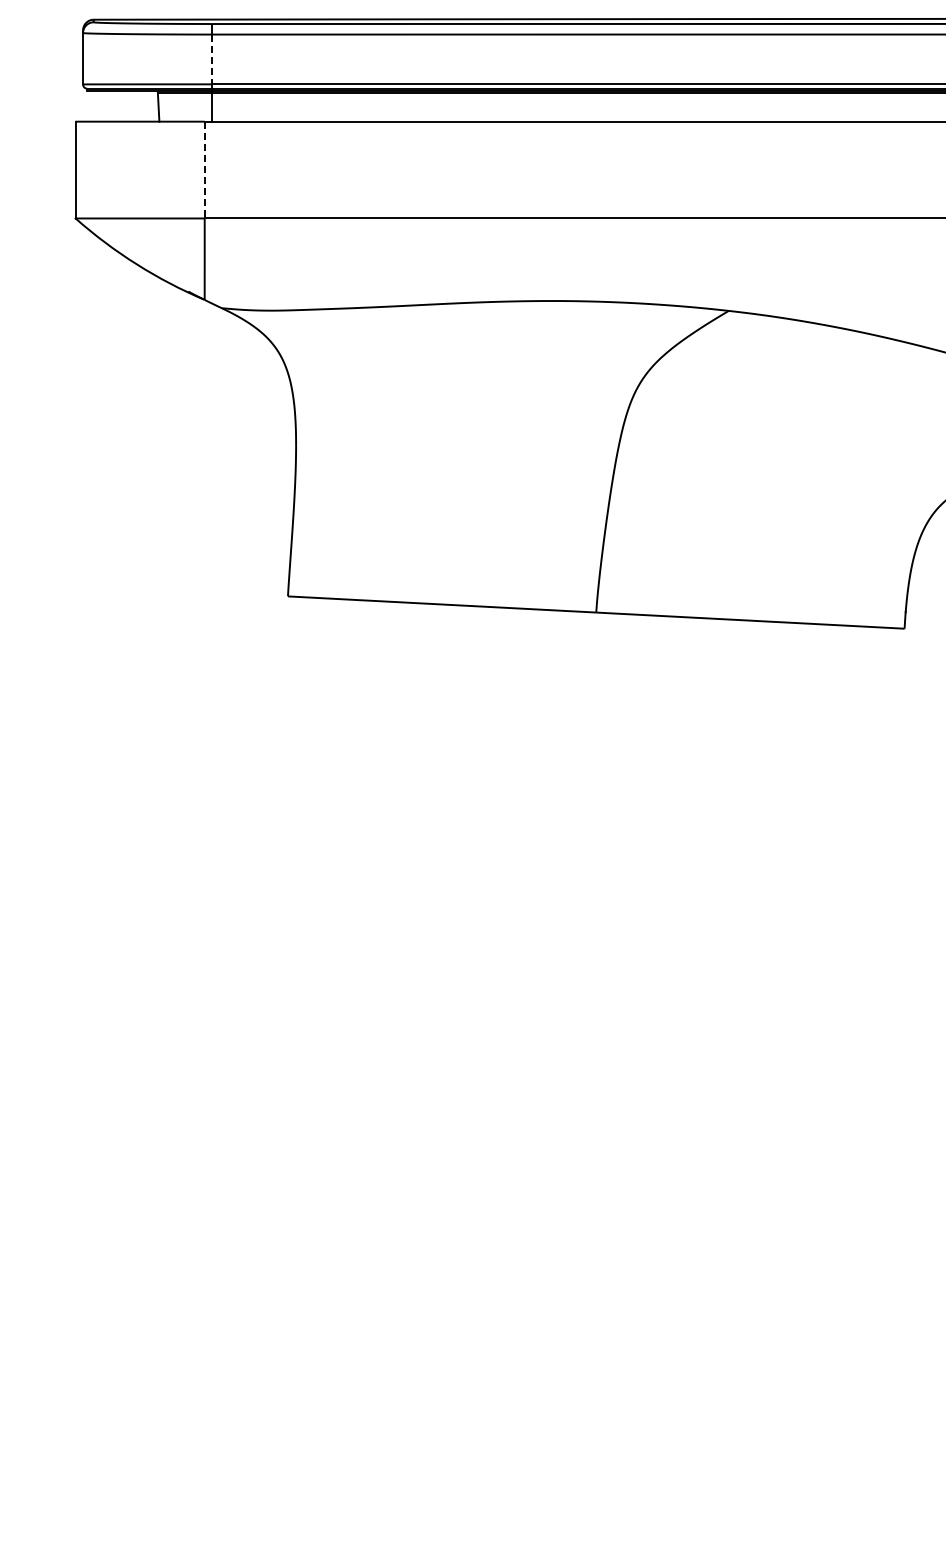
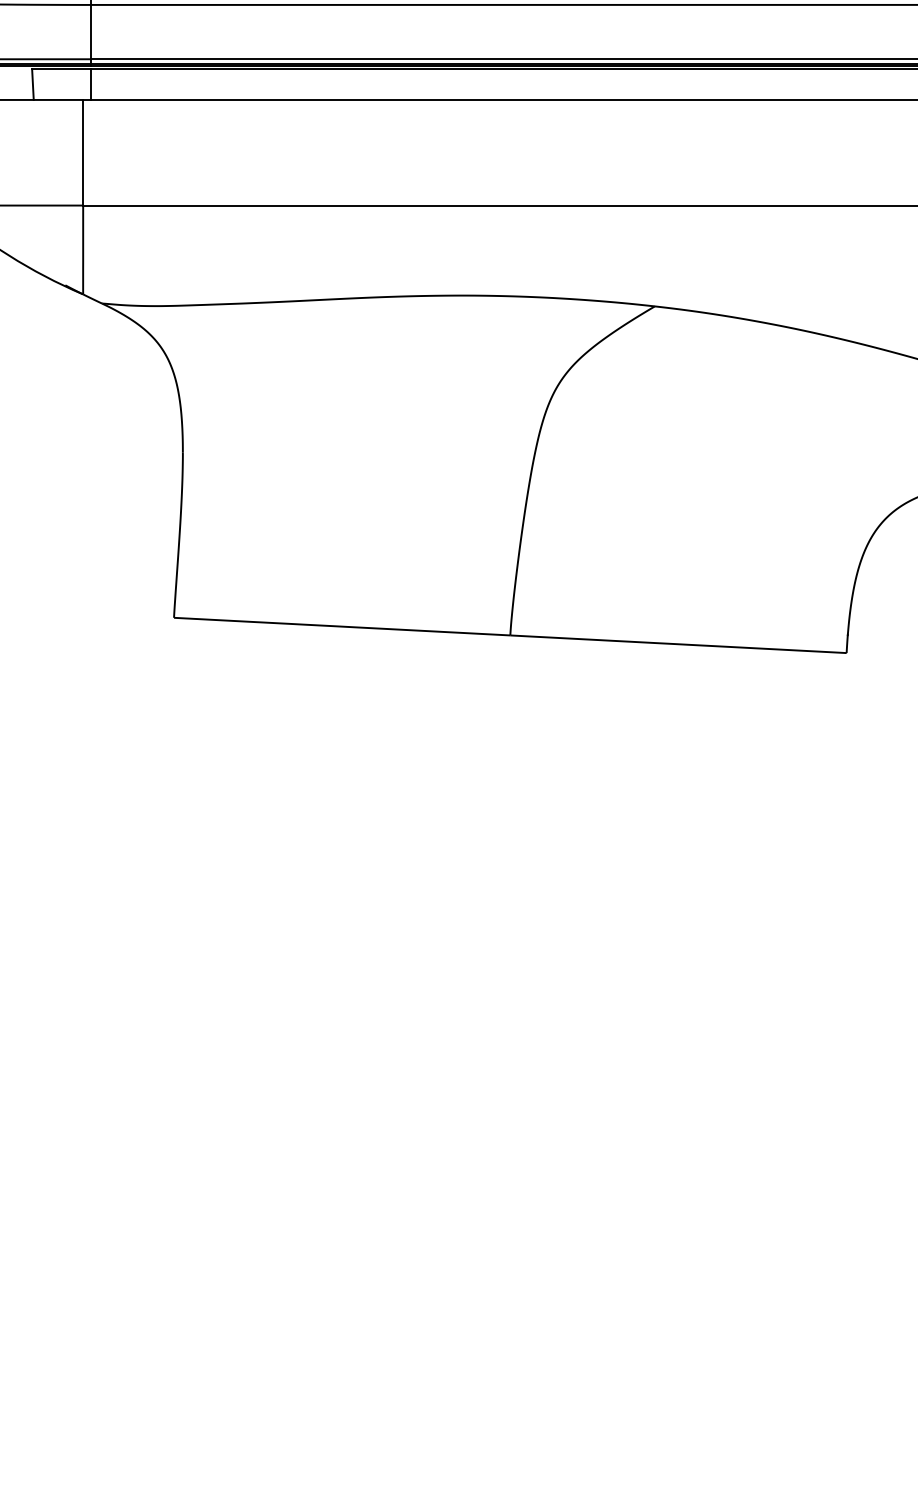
line: (212, 59) -> (91, 32), dashed -> solid
line: (204, 170) -> (82, 153), dashed -> solid

